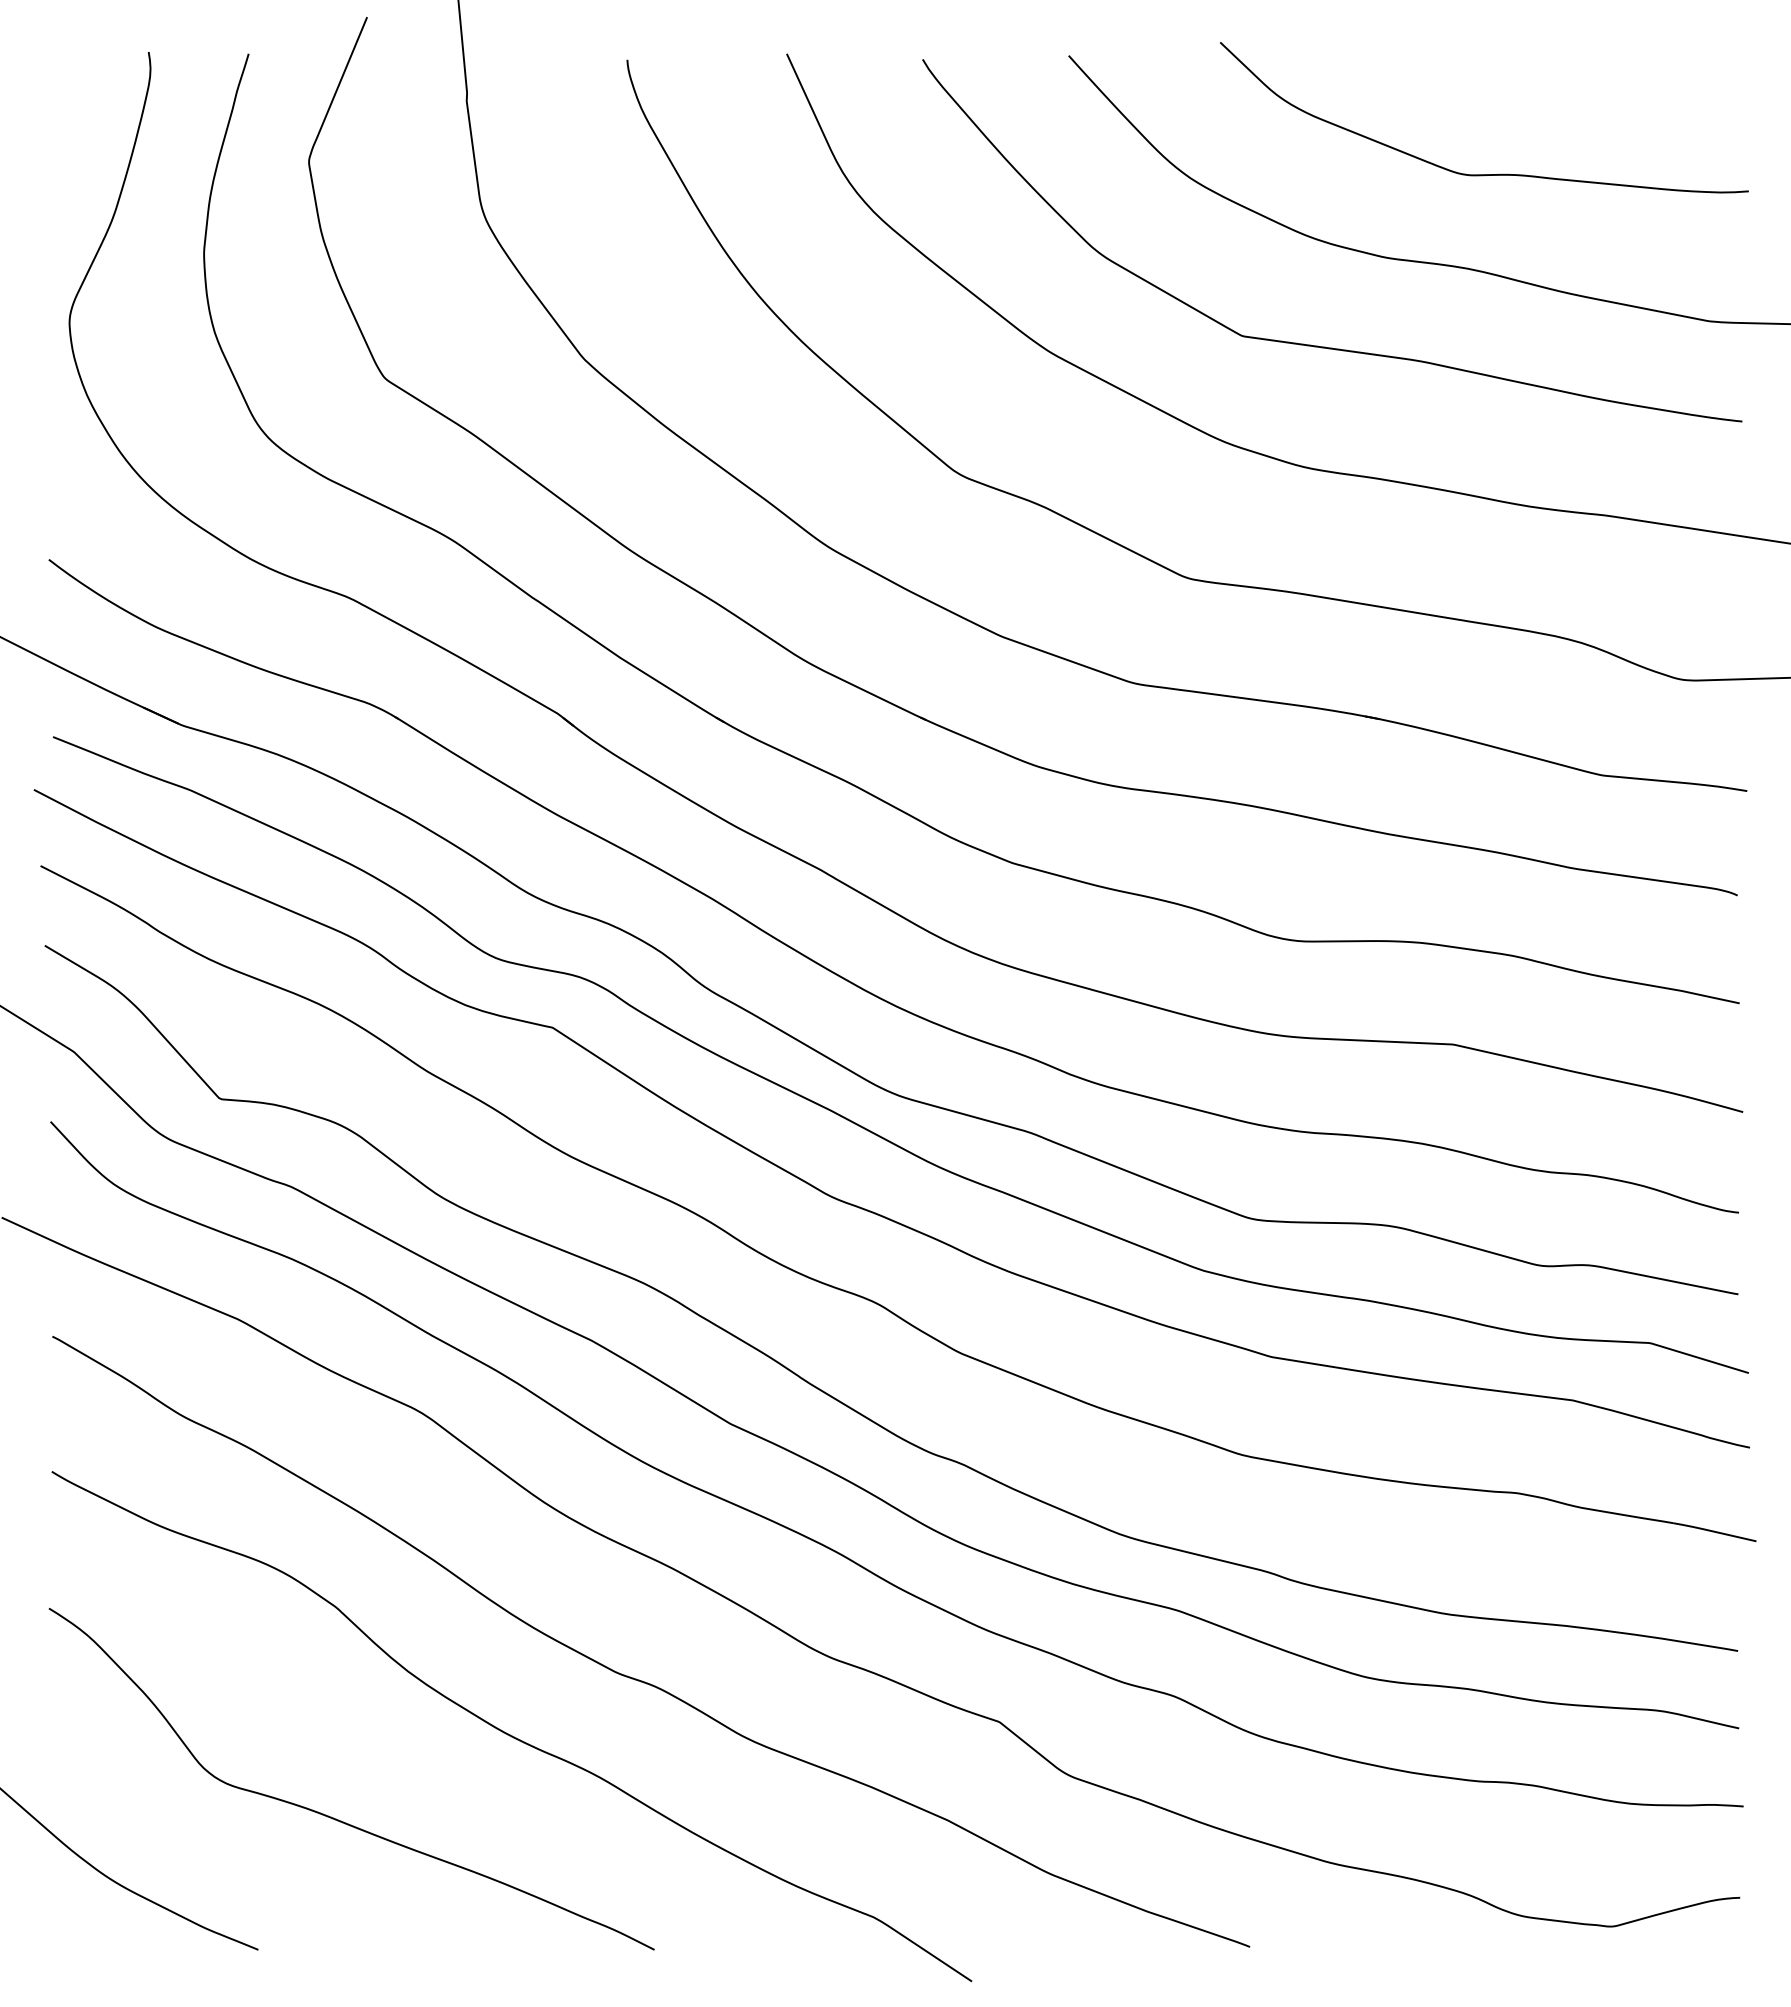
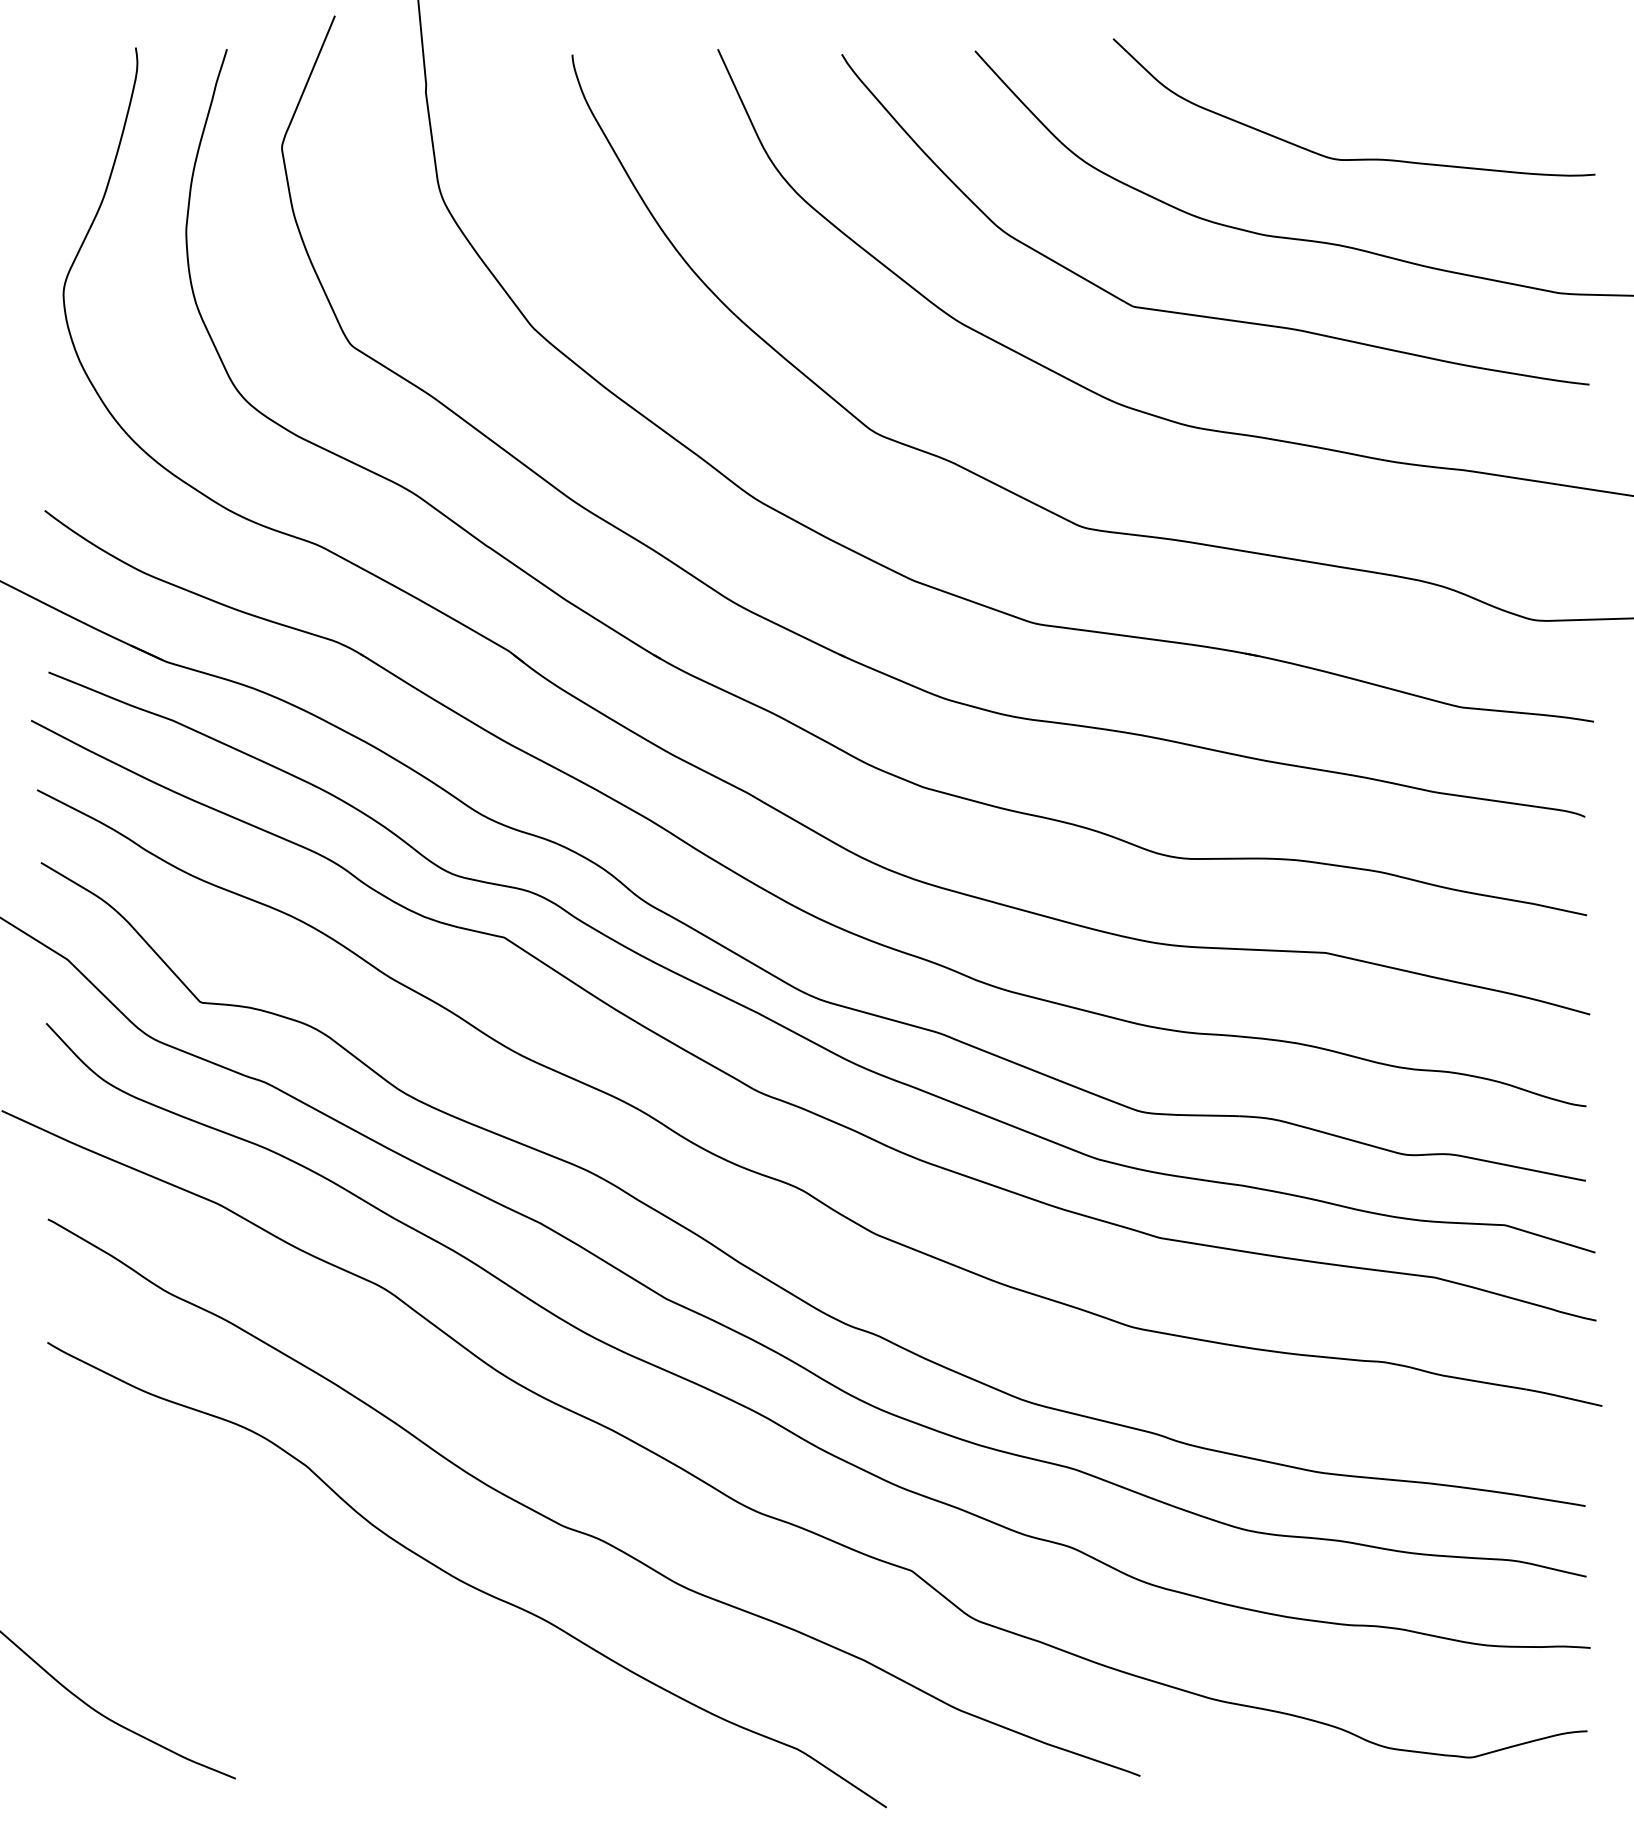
curve: (336, 1818) -> (307, 1658), removed

